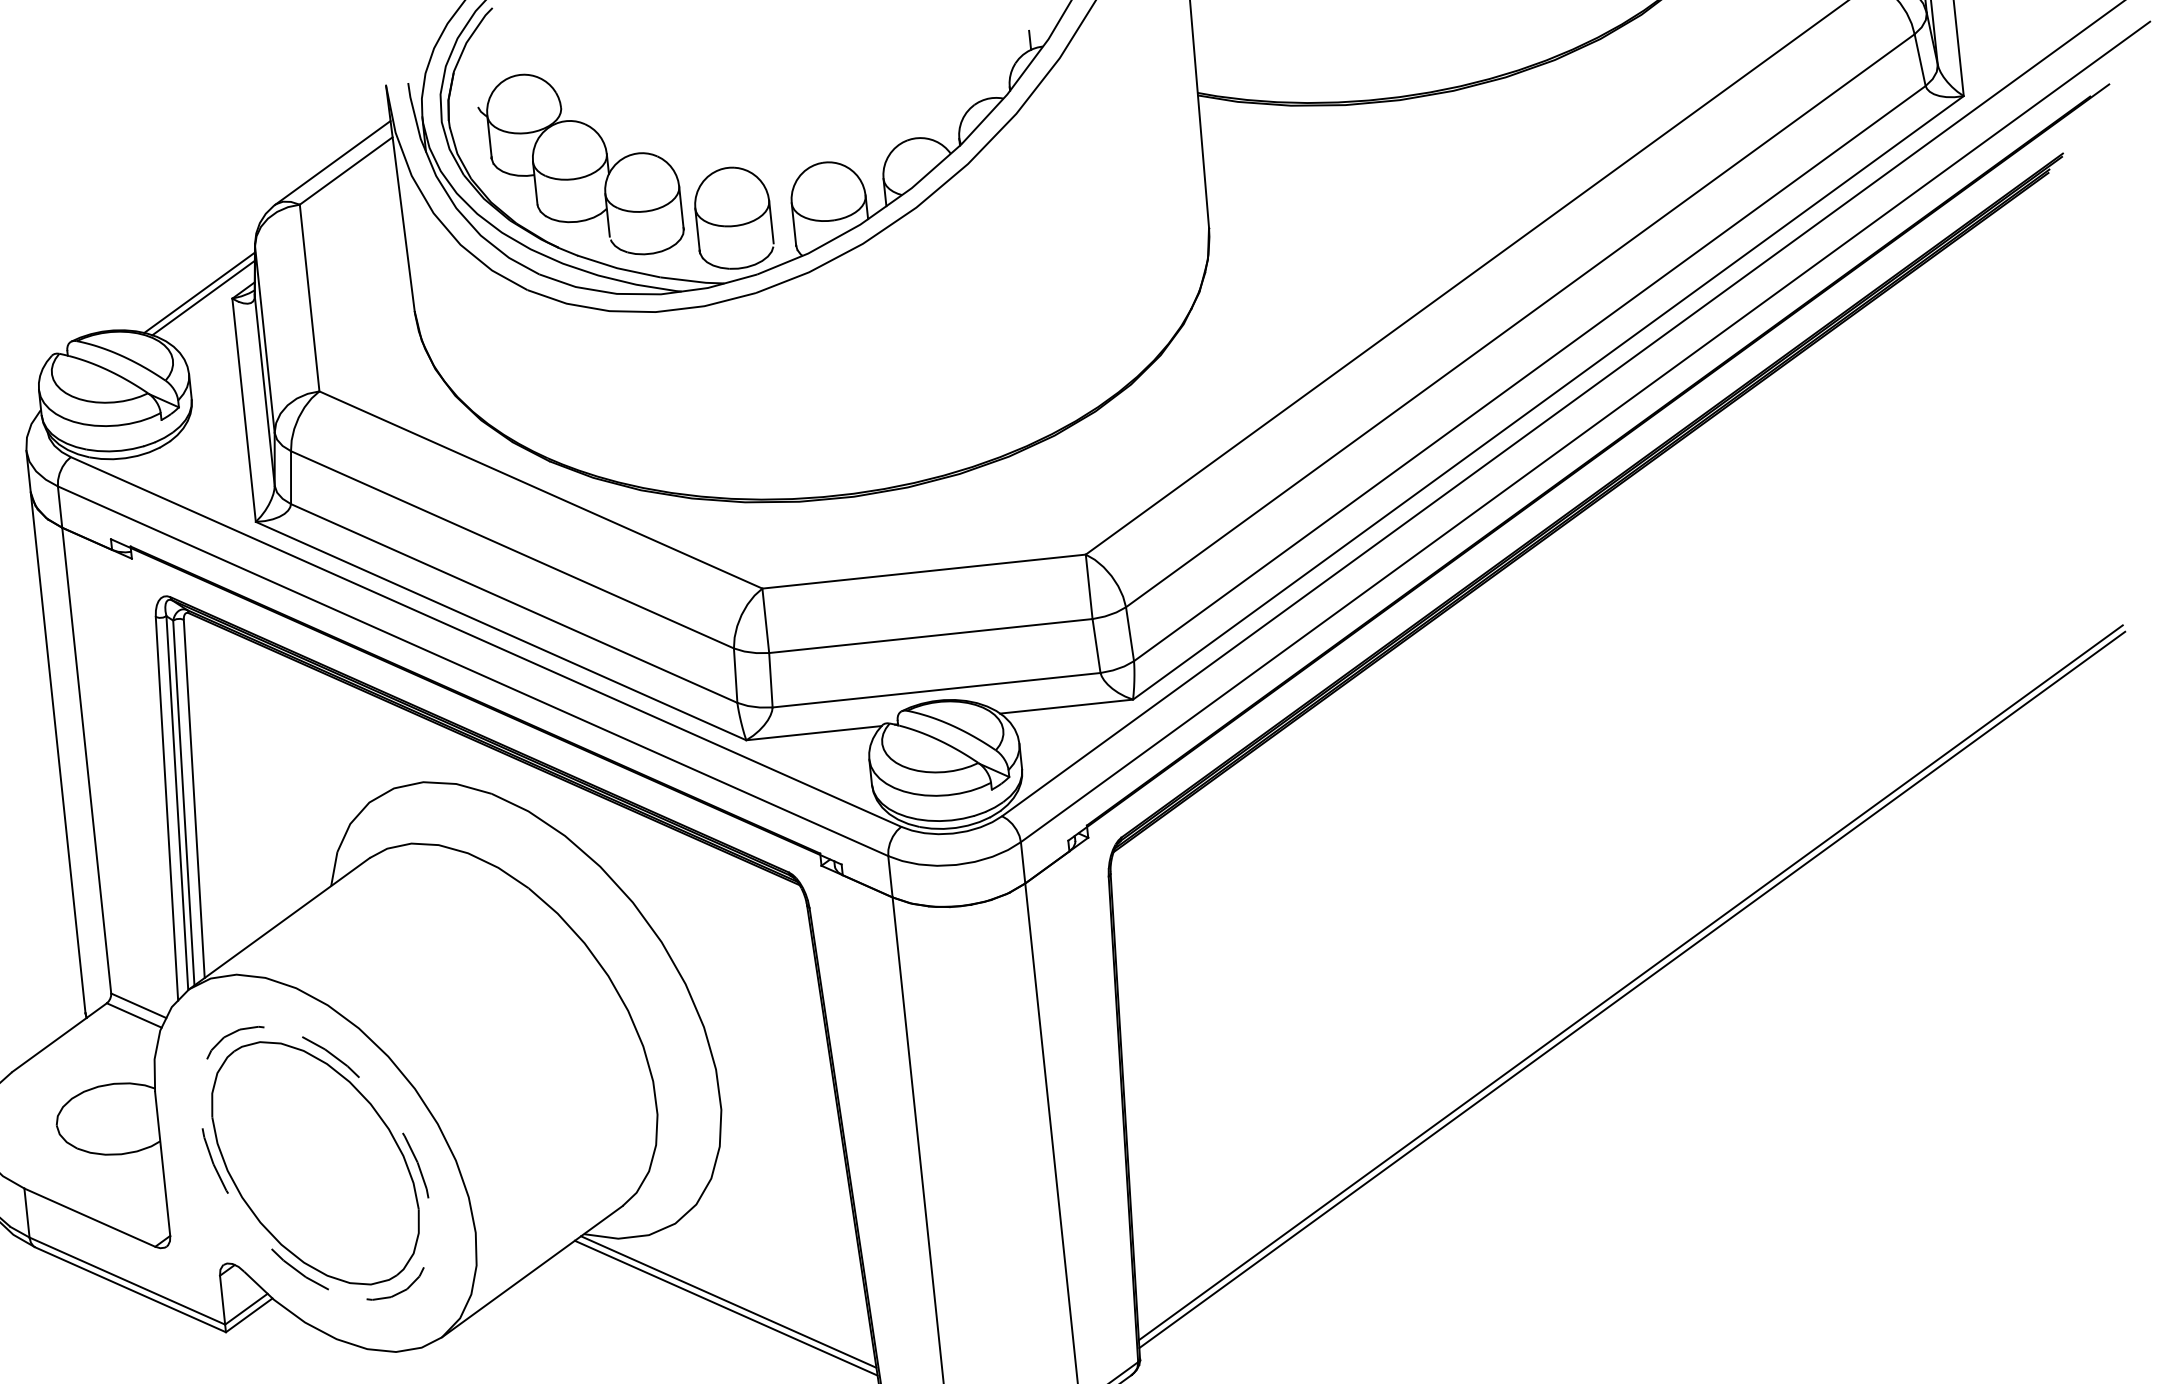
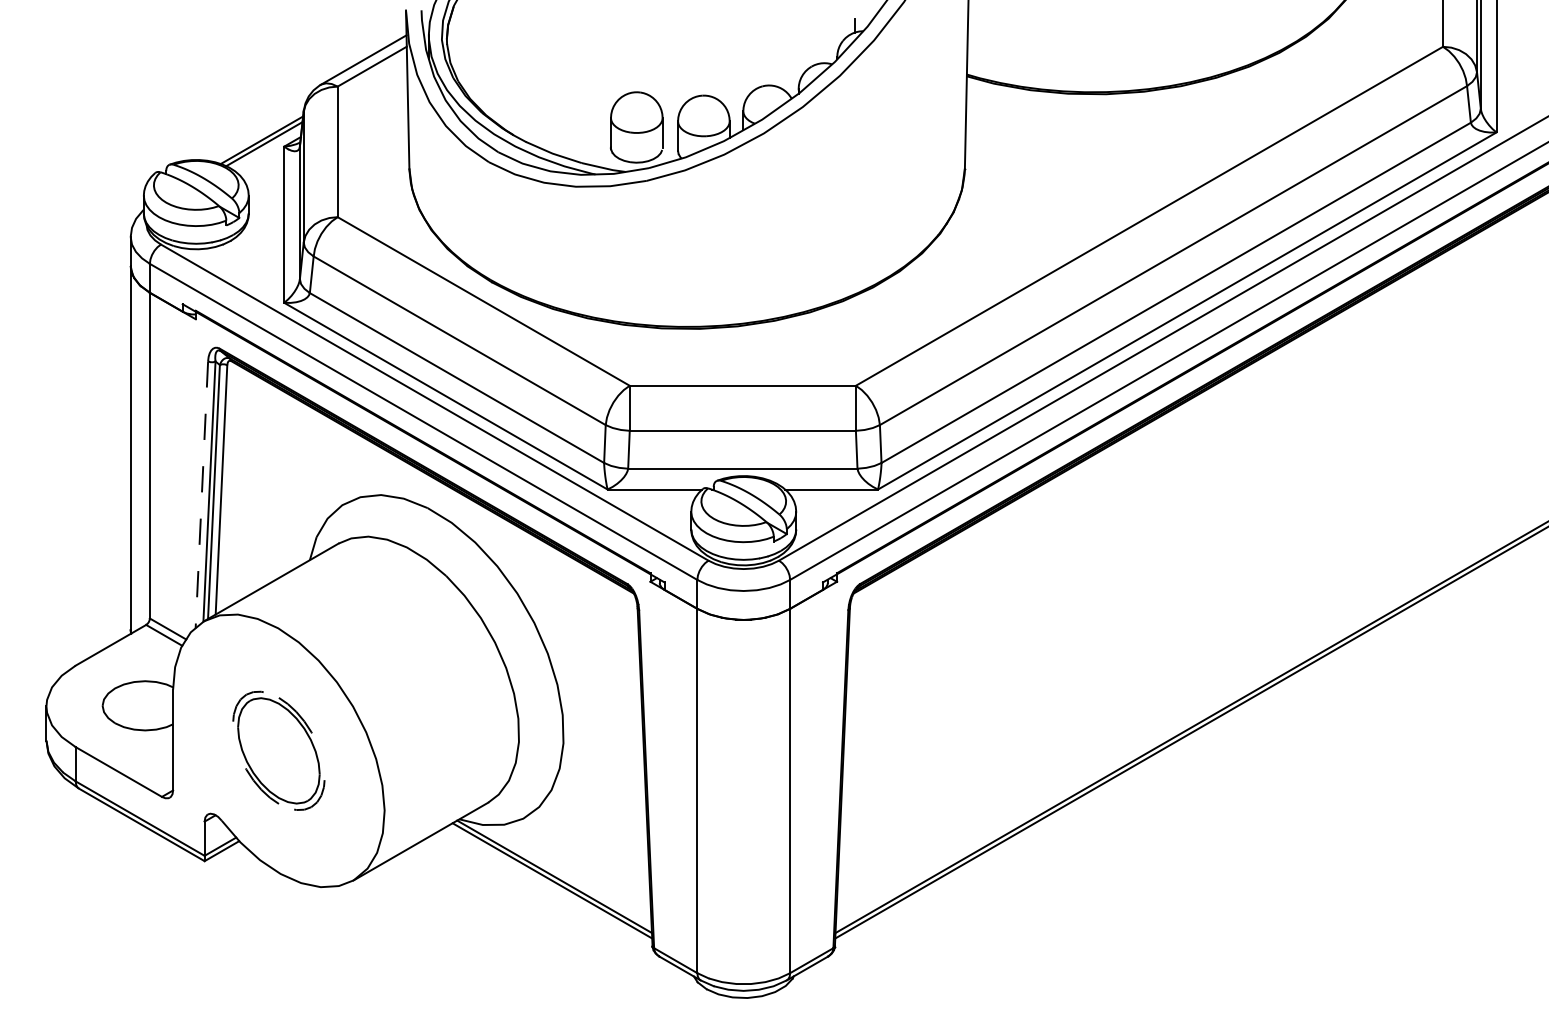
part: (580, 164) -> (534, 79), removed
line: (166, 808) -> (201, 494), solid -> dashed
part: (314, 1162) -> (278, 750), size x0.6

